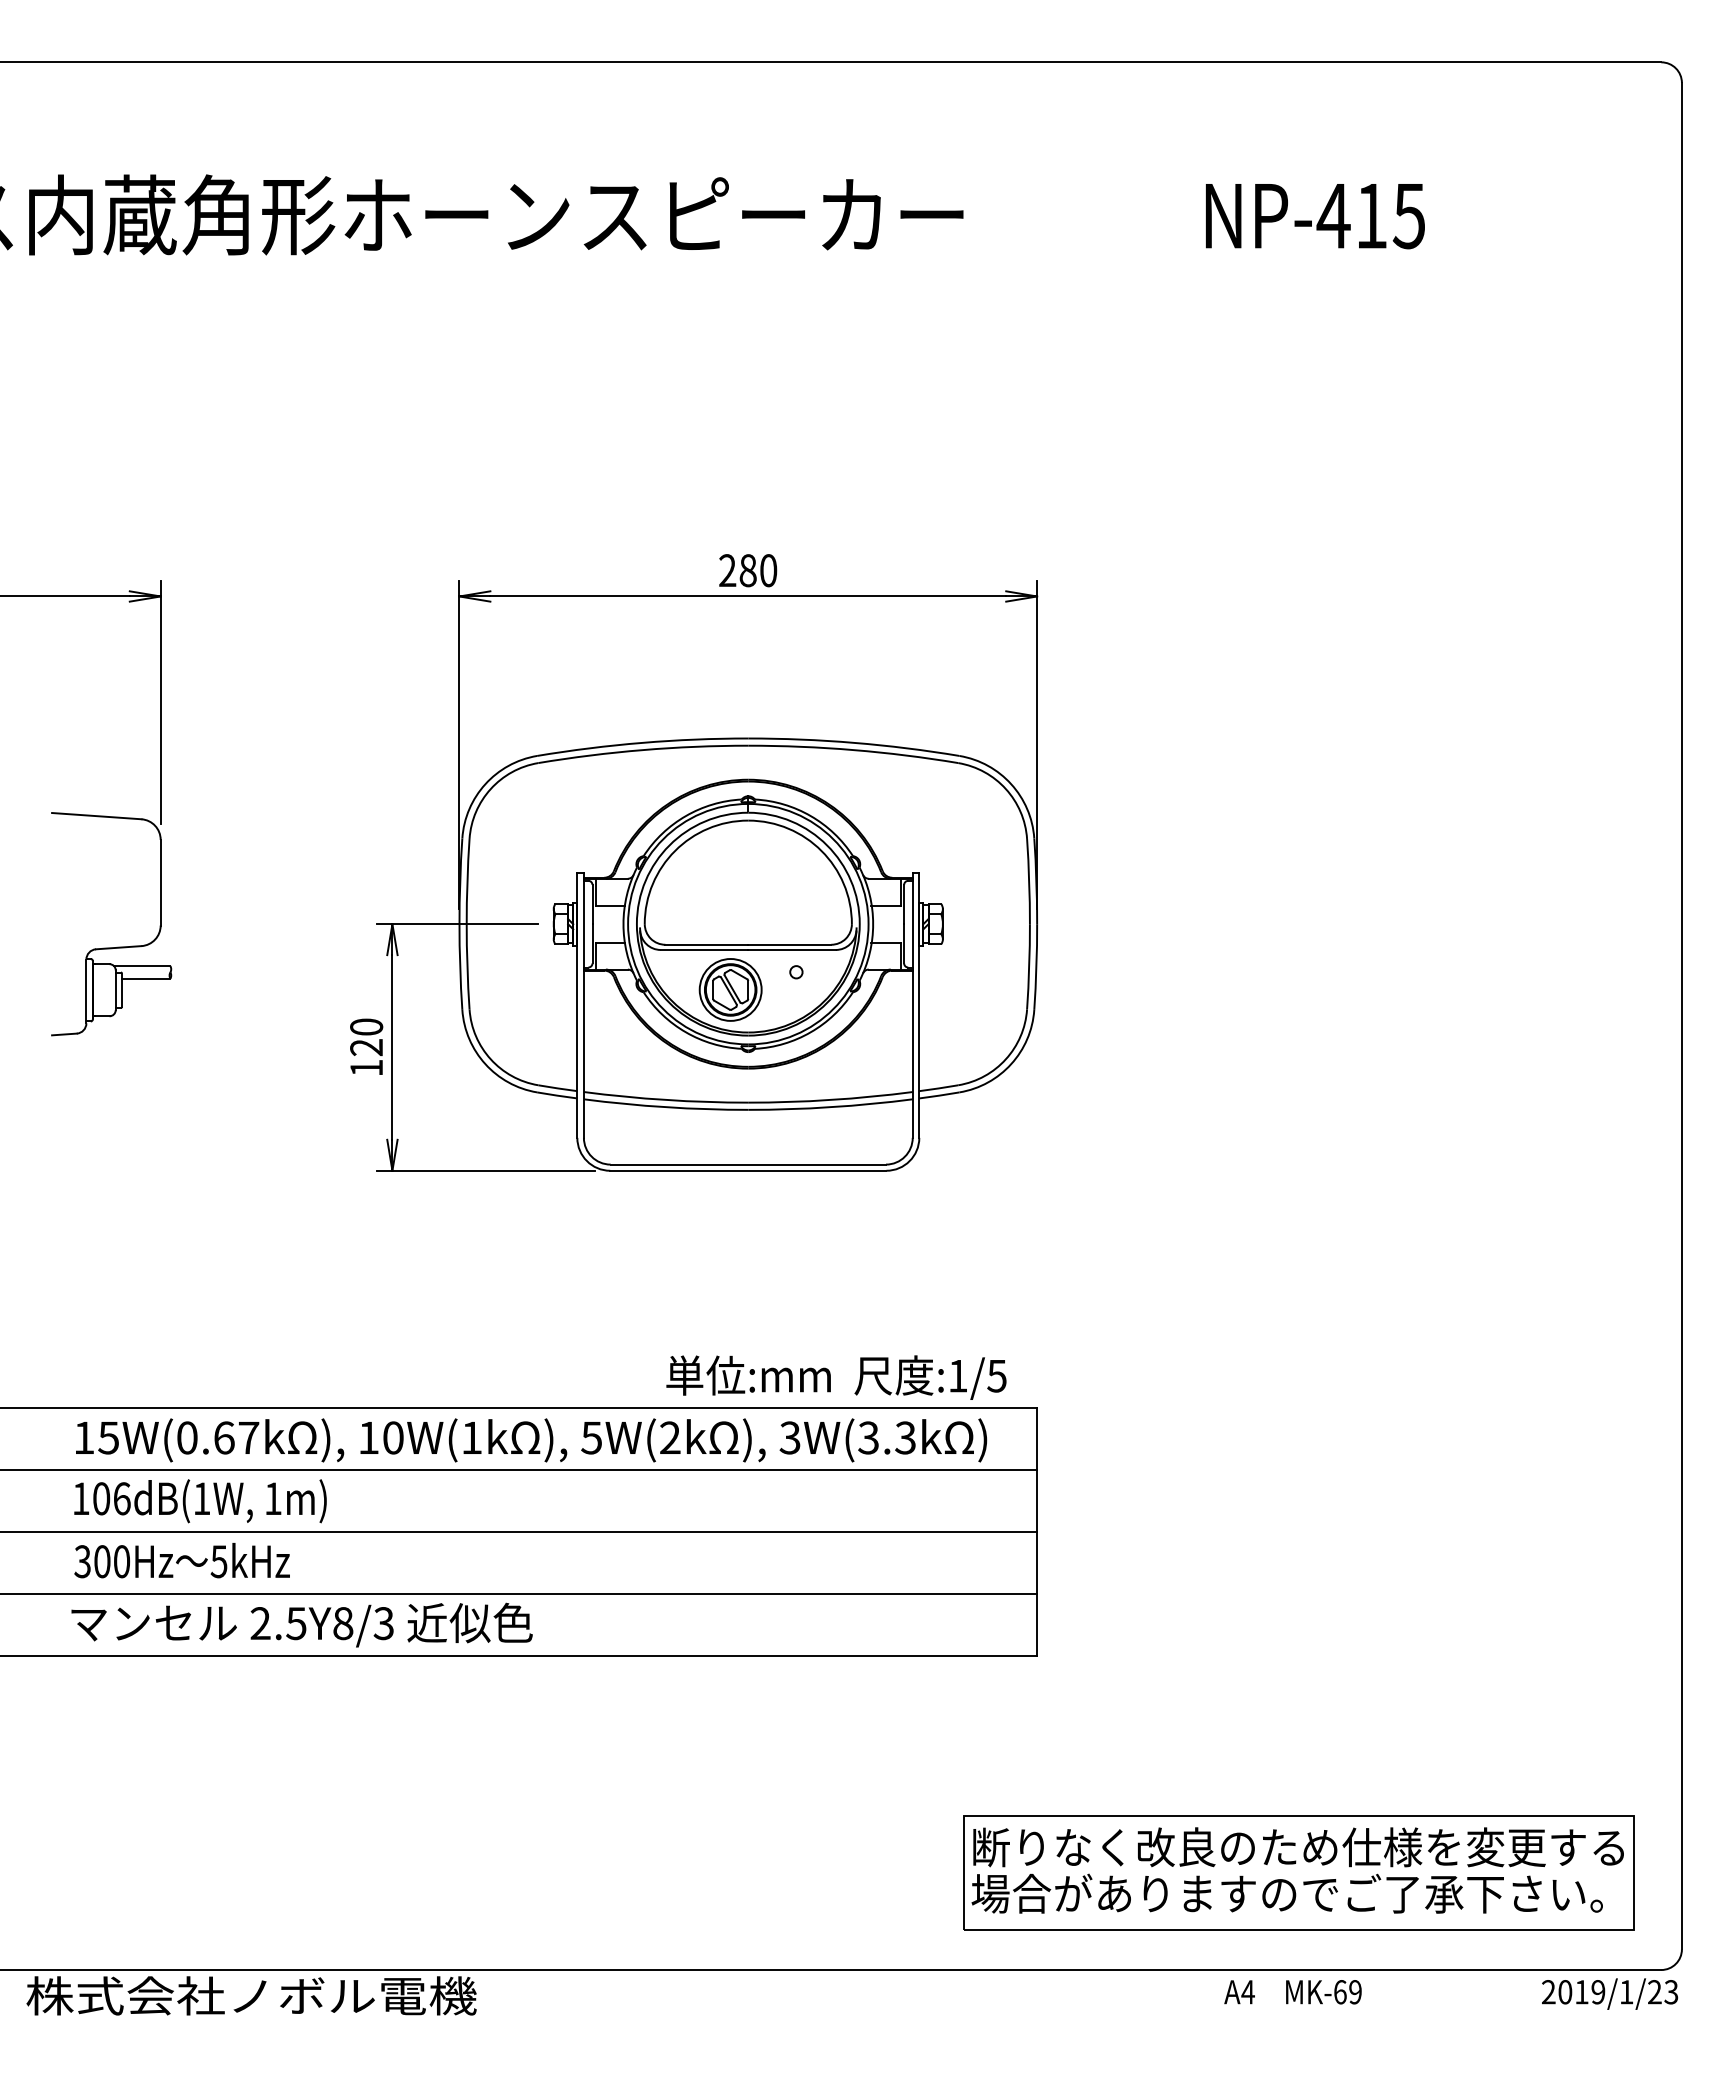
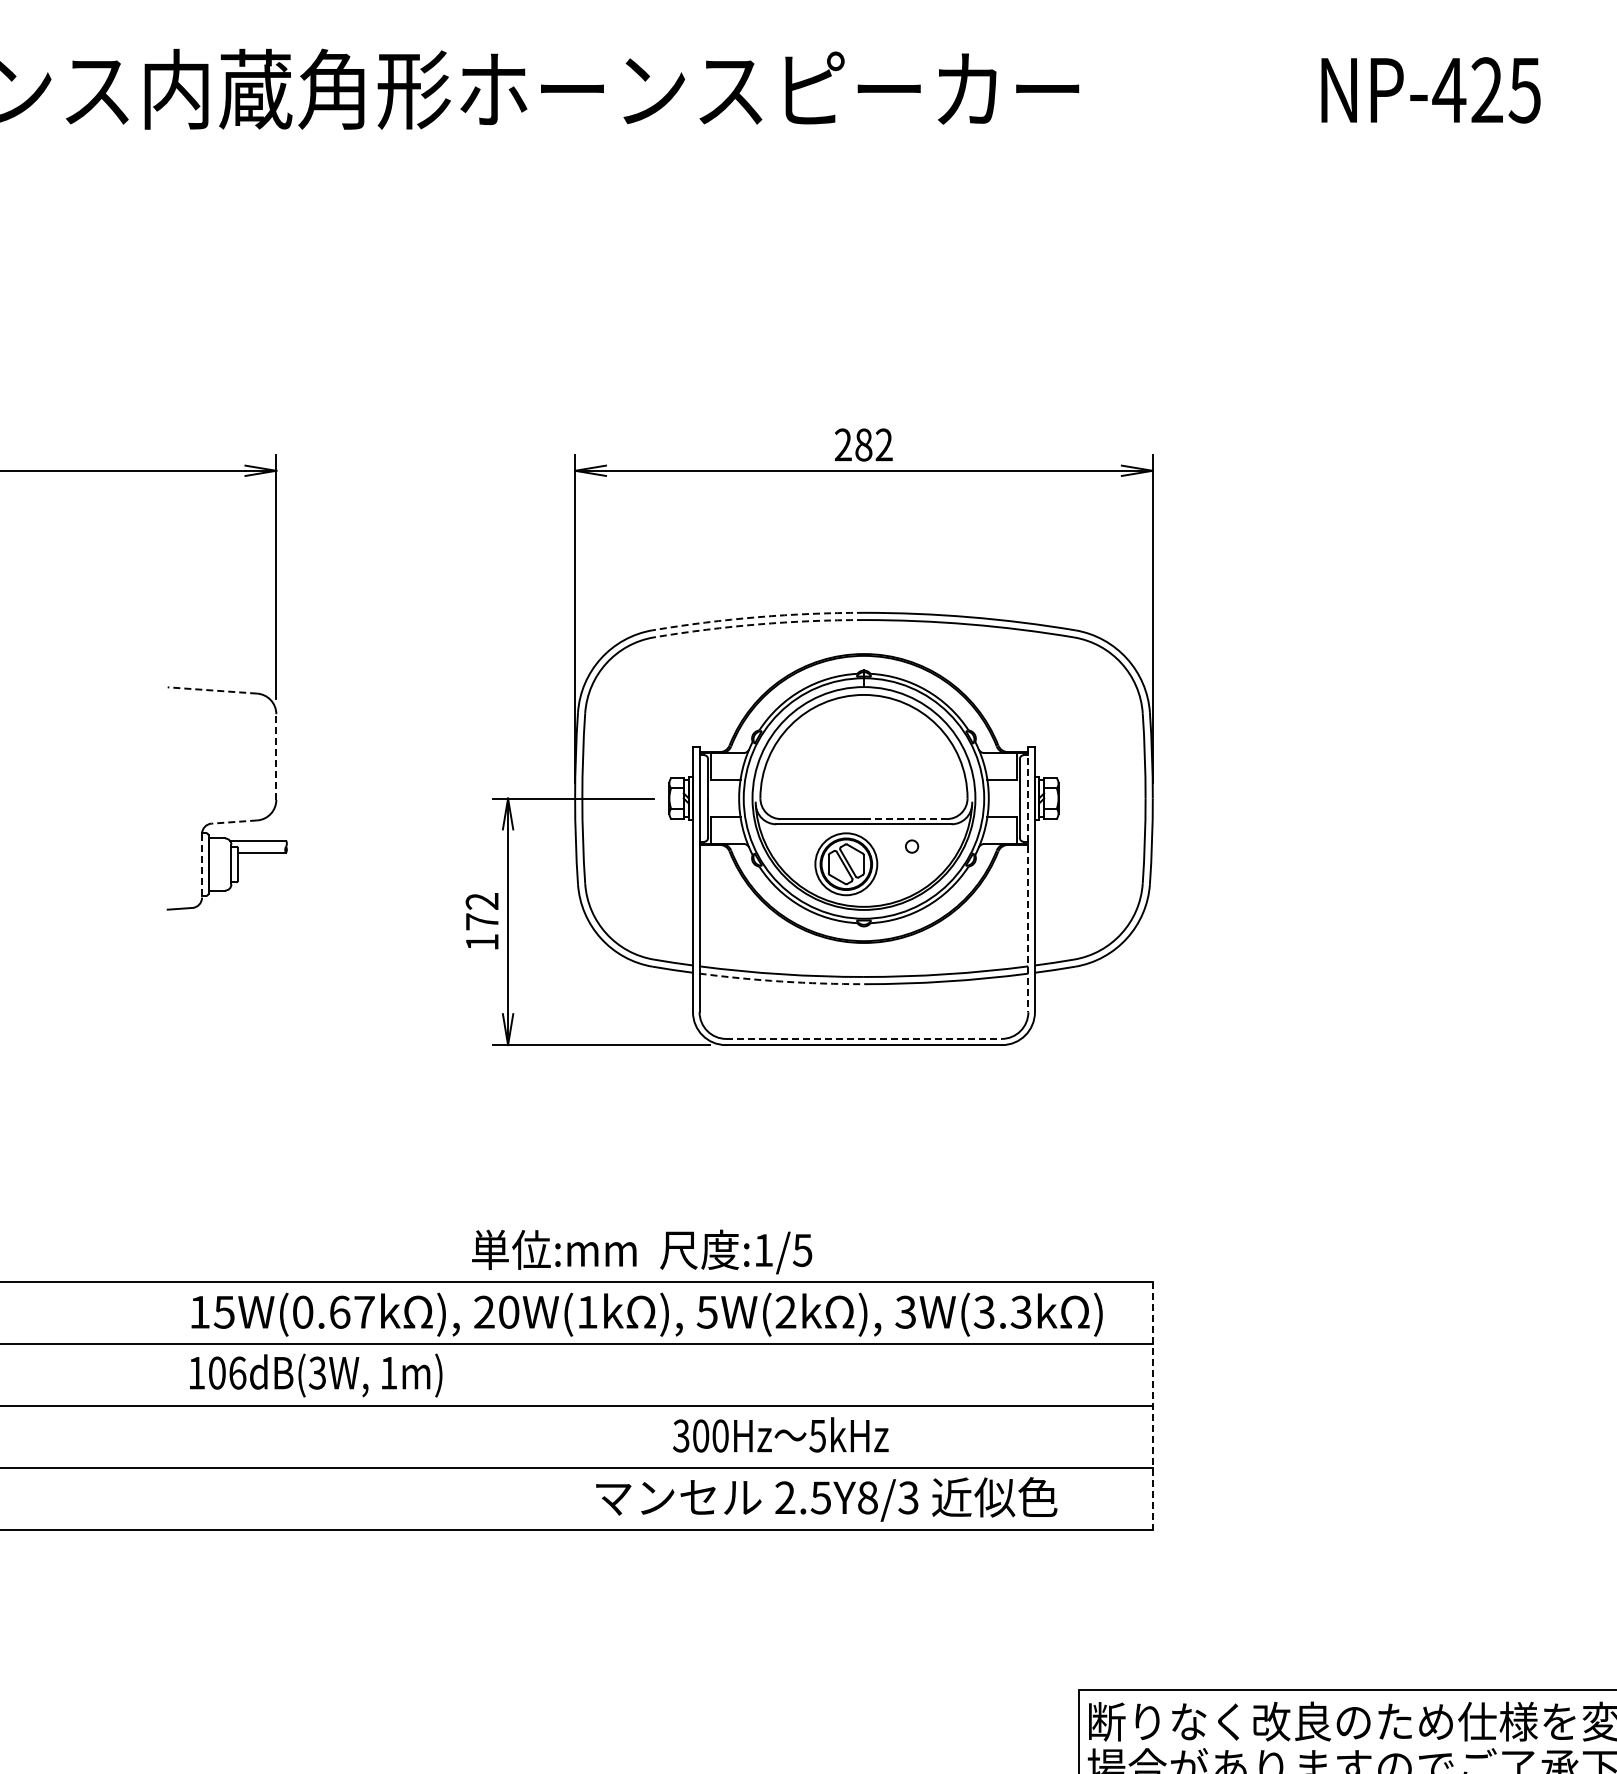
text: (1371, 215) -> (1487, 89), NP-415 -> NP-425
text: (768, 570) -> (884, 444), 280 -> 282
arc: (642, 742) -> (758, 616), solid -> dashed
arc: (642, 750) -> (758, 624), solid -> dashed
line: (96, 816) -> (212, 690), solid -> dashed
line: (160, 882) -> (276, 756), solid -> dashed
line: (790, 944) -> (906, 818), solid -> dashed
line: (118, 947) -> (234, 821), solid -> dashed
line: (86, 991) -> (202, 865), solid -> dashed
line: (912, 1005) -> (1028, 879), solid -> dashed
text: (366, 1037) -> (482, 911), 120 -> 172
arc: (666, 1107) -> (782, 981), solid -> dashed
line: (748, 1164) -> (864, 1038), solid -> dashed
text: (836, 1377) -> (642, 1251), moved
text: (368, 1437) -> (484, 1311), 10W(1k -> 20W(1k
text: (201, 1498) -> (317, 1372), 106dB(1W, -> 106dB(3W,
line: (1037, 1531) -> (1153, 1405), solid -> dashed
text: (181, 1560) -> (780, 1434), moved
text: (301, 1624) -> (826, 1498), moved

